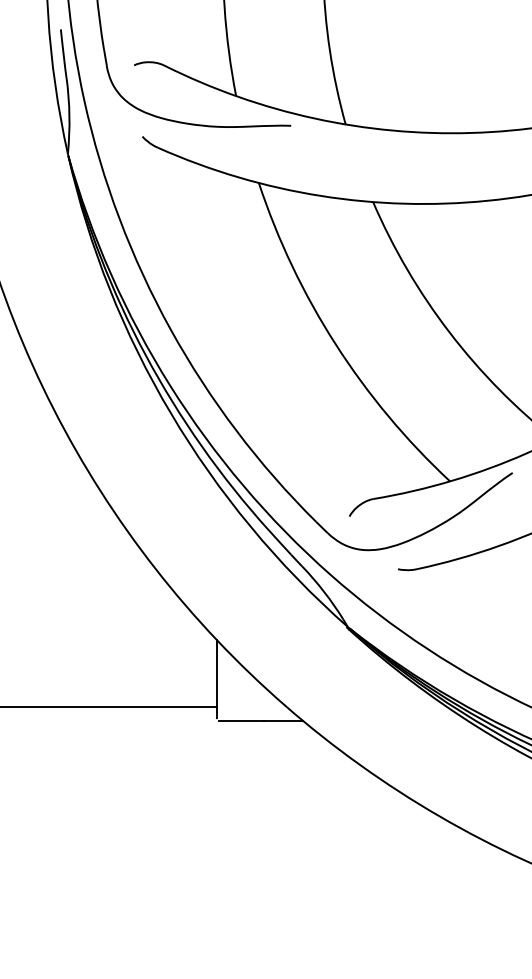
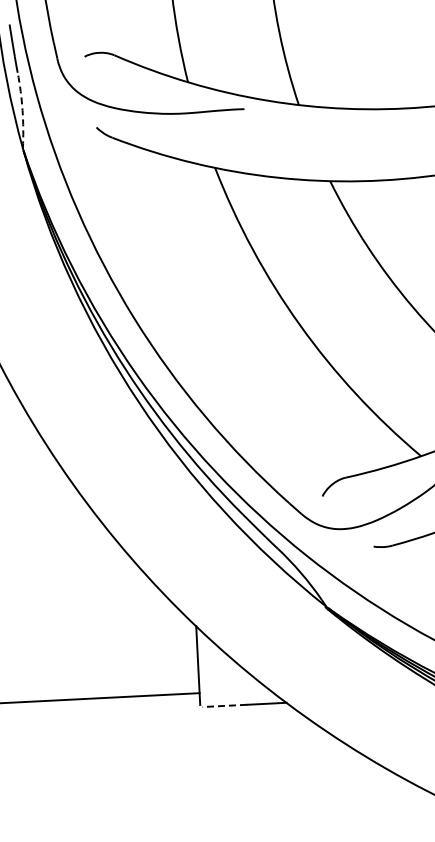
arc: (69, 115) -> (22, 110), solid -> dashed
line: (240, 720) -> (223, 705), solid -> dashed

